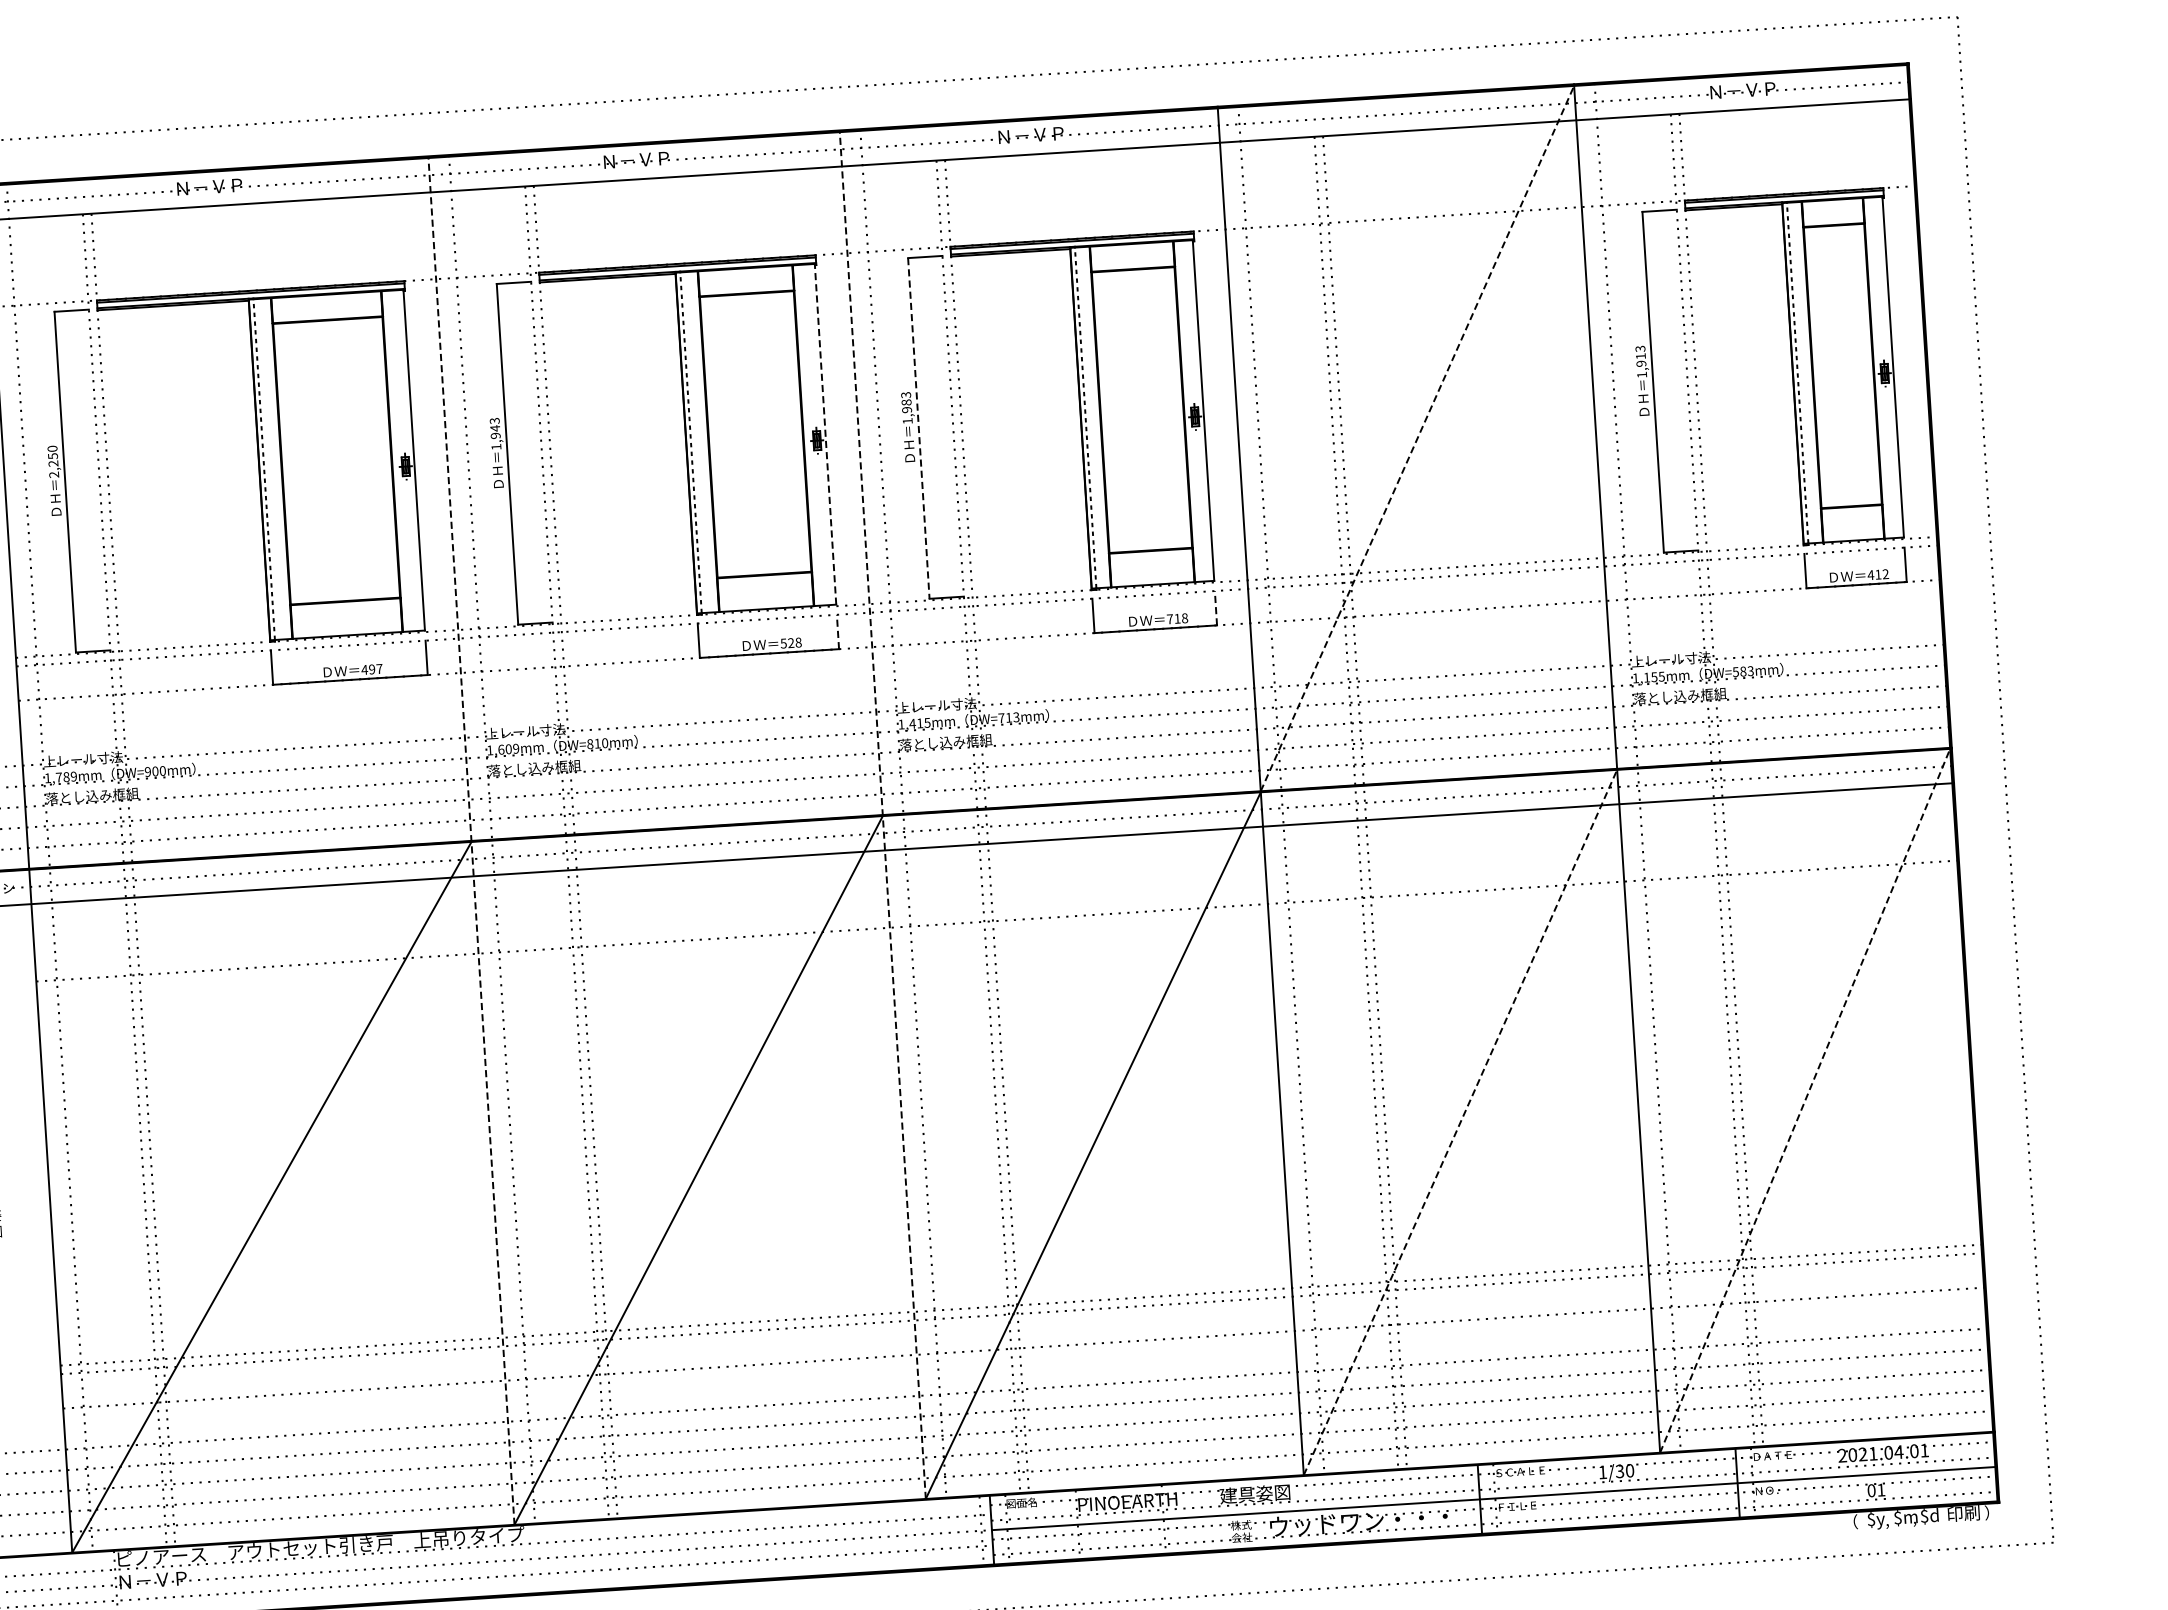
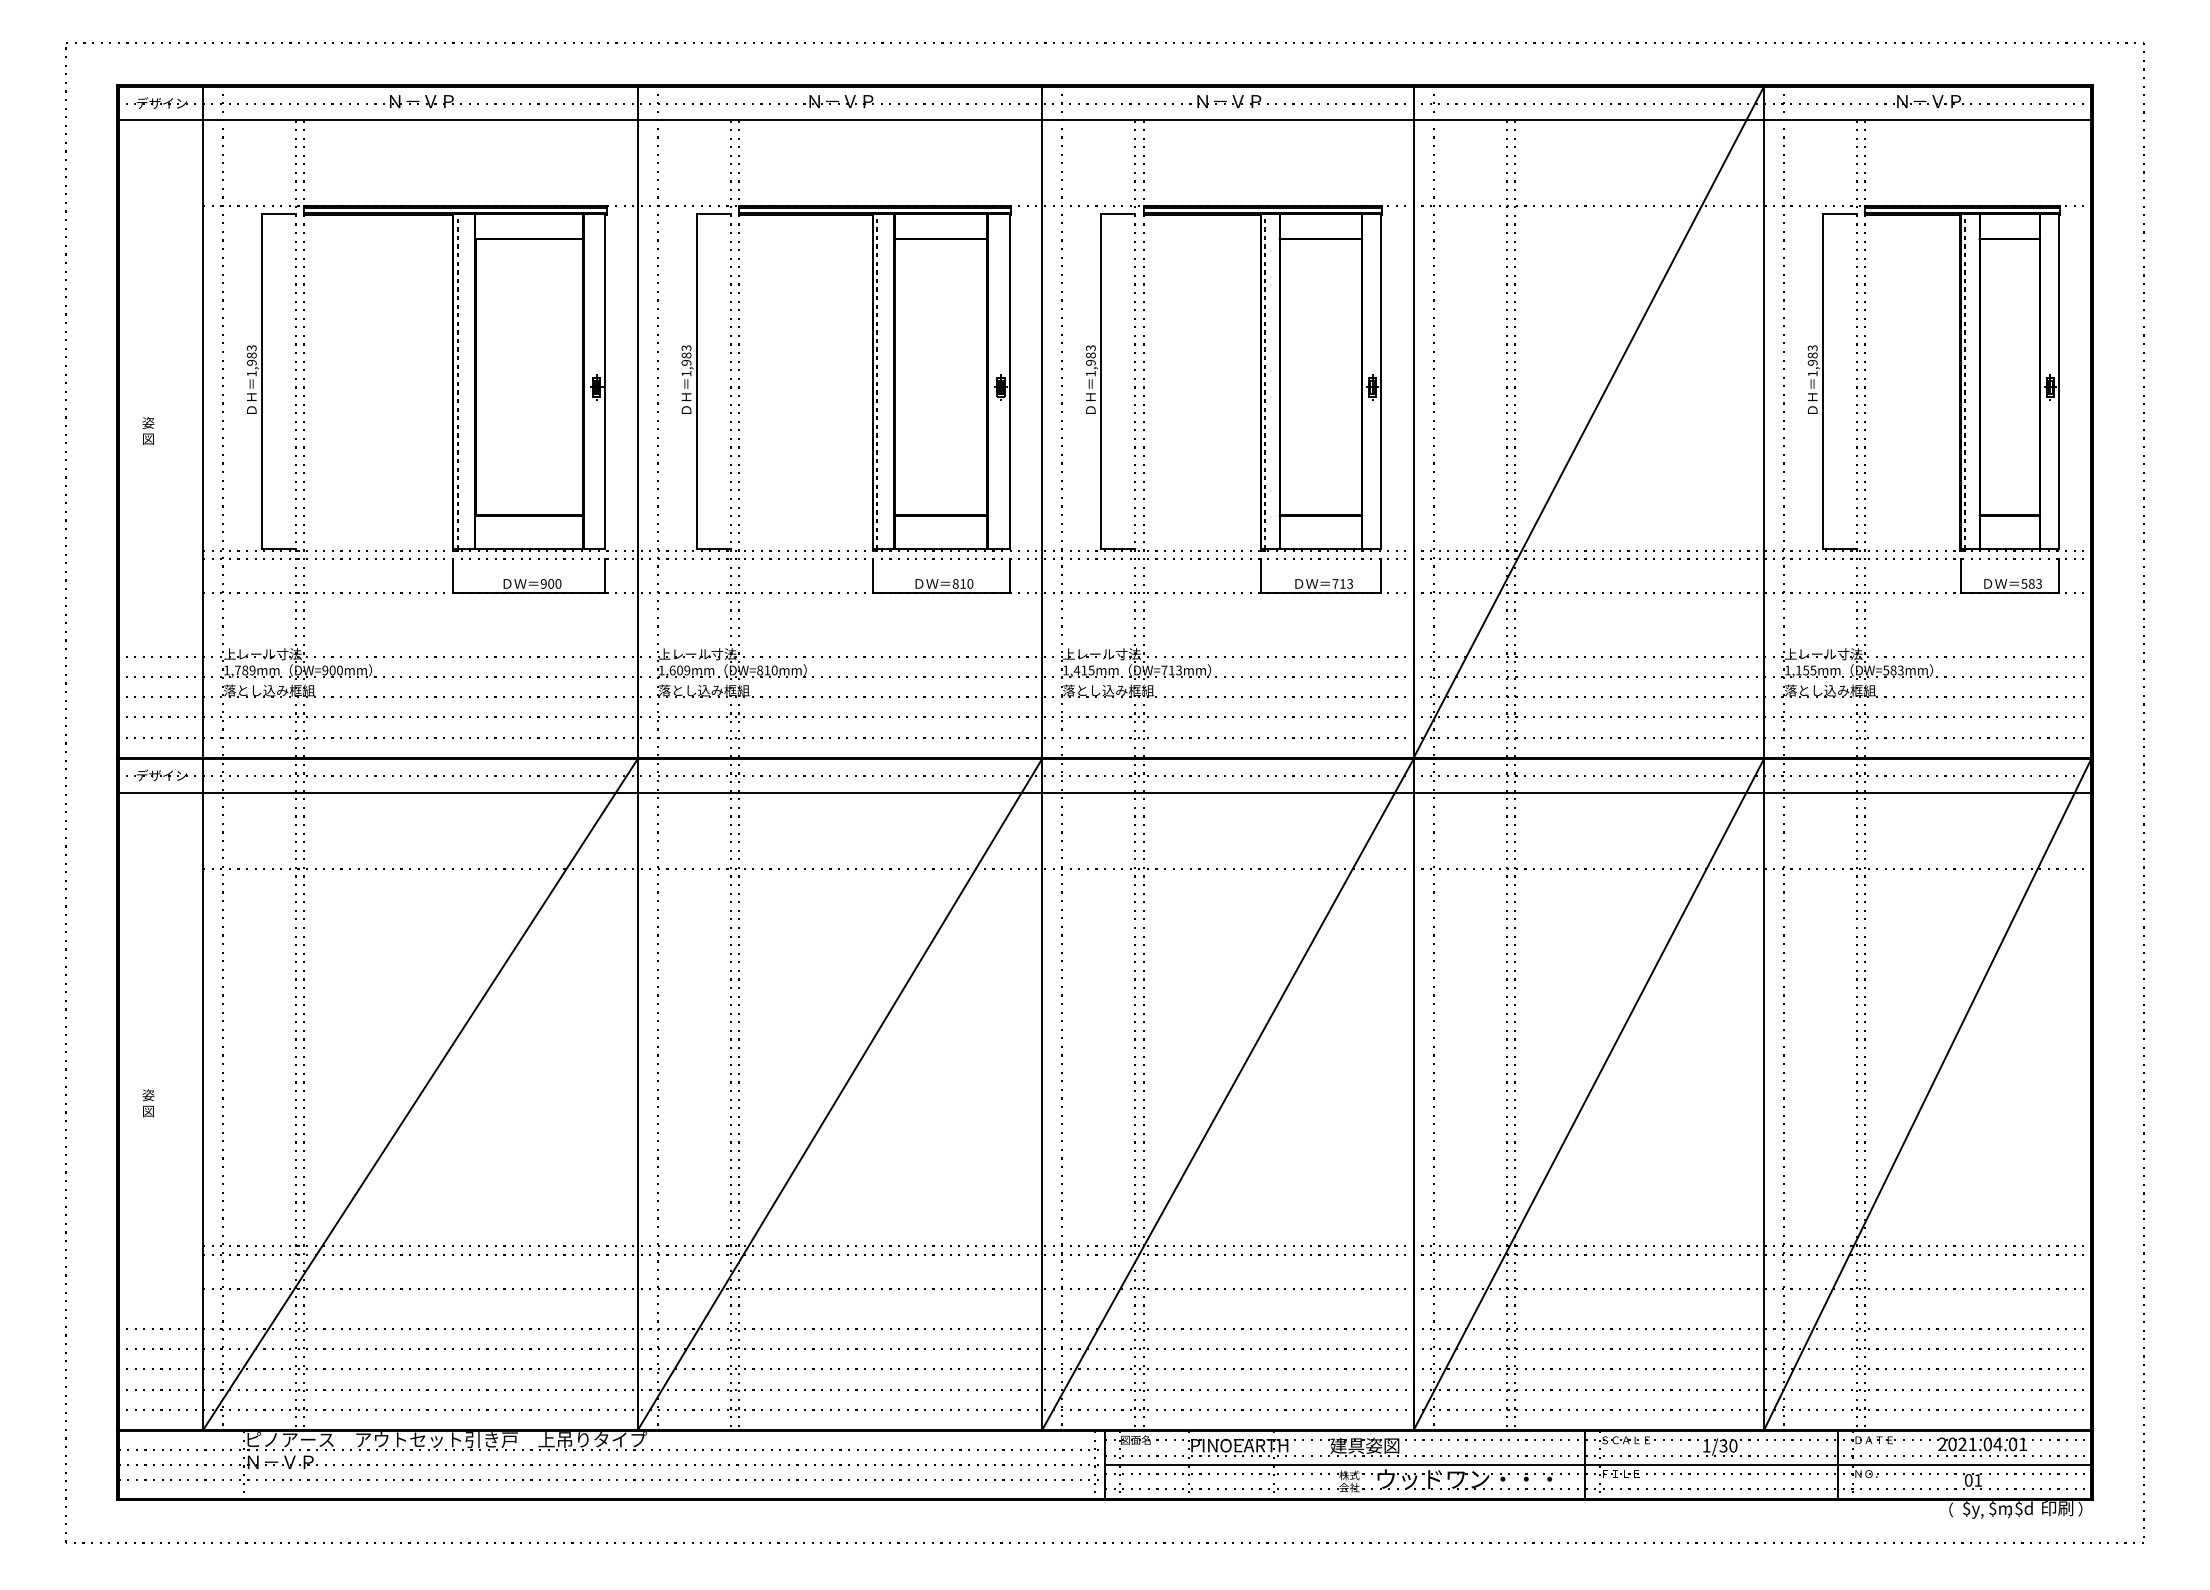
text: (1640, 356) -> (1812, 355), 1,913 -> 1,983
text: (495, 428) -> (686, 355), 1,943 -> 1,983
line: (919, 429) -> (1101, 382), dashed -> solid
line: (825, 434) -> (1009, 381), dashed -> solid
line: (1417, 438) -> (1588, 422), dashed -> solid
text: (53, 461) -> (251, 360), 2,250 -> 1,983
text: (1878, 574) -> (2031, 583), 412 -> 583
line: (1216, 607) -> (1381, 575), dashed -> solid
text: (1185, 617) -> (1350, 583), 718 -> 713
line: (837, 631) -> (1009, 575), dashed -> solid
text: (790, 642) -> (962, 583), 528 -> 810
text: (371, 669) -> (550, 583), 497 -> 900
line: (883, 814) -> (1042, 757), dashed -> solid
line: (471, 840) -> (637, 757), dashed -> solid
line: (1804, 1100) -> (1927, 1094), dashed -> solid
line: (1460, 1122) -> (1588, 1094), dashed -> solid

